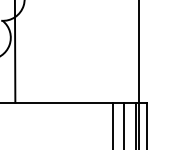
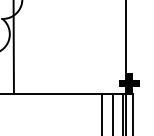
fill: (142, 91) -> (129, 82), added

